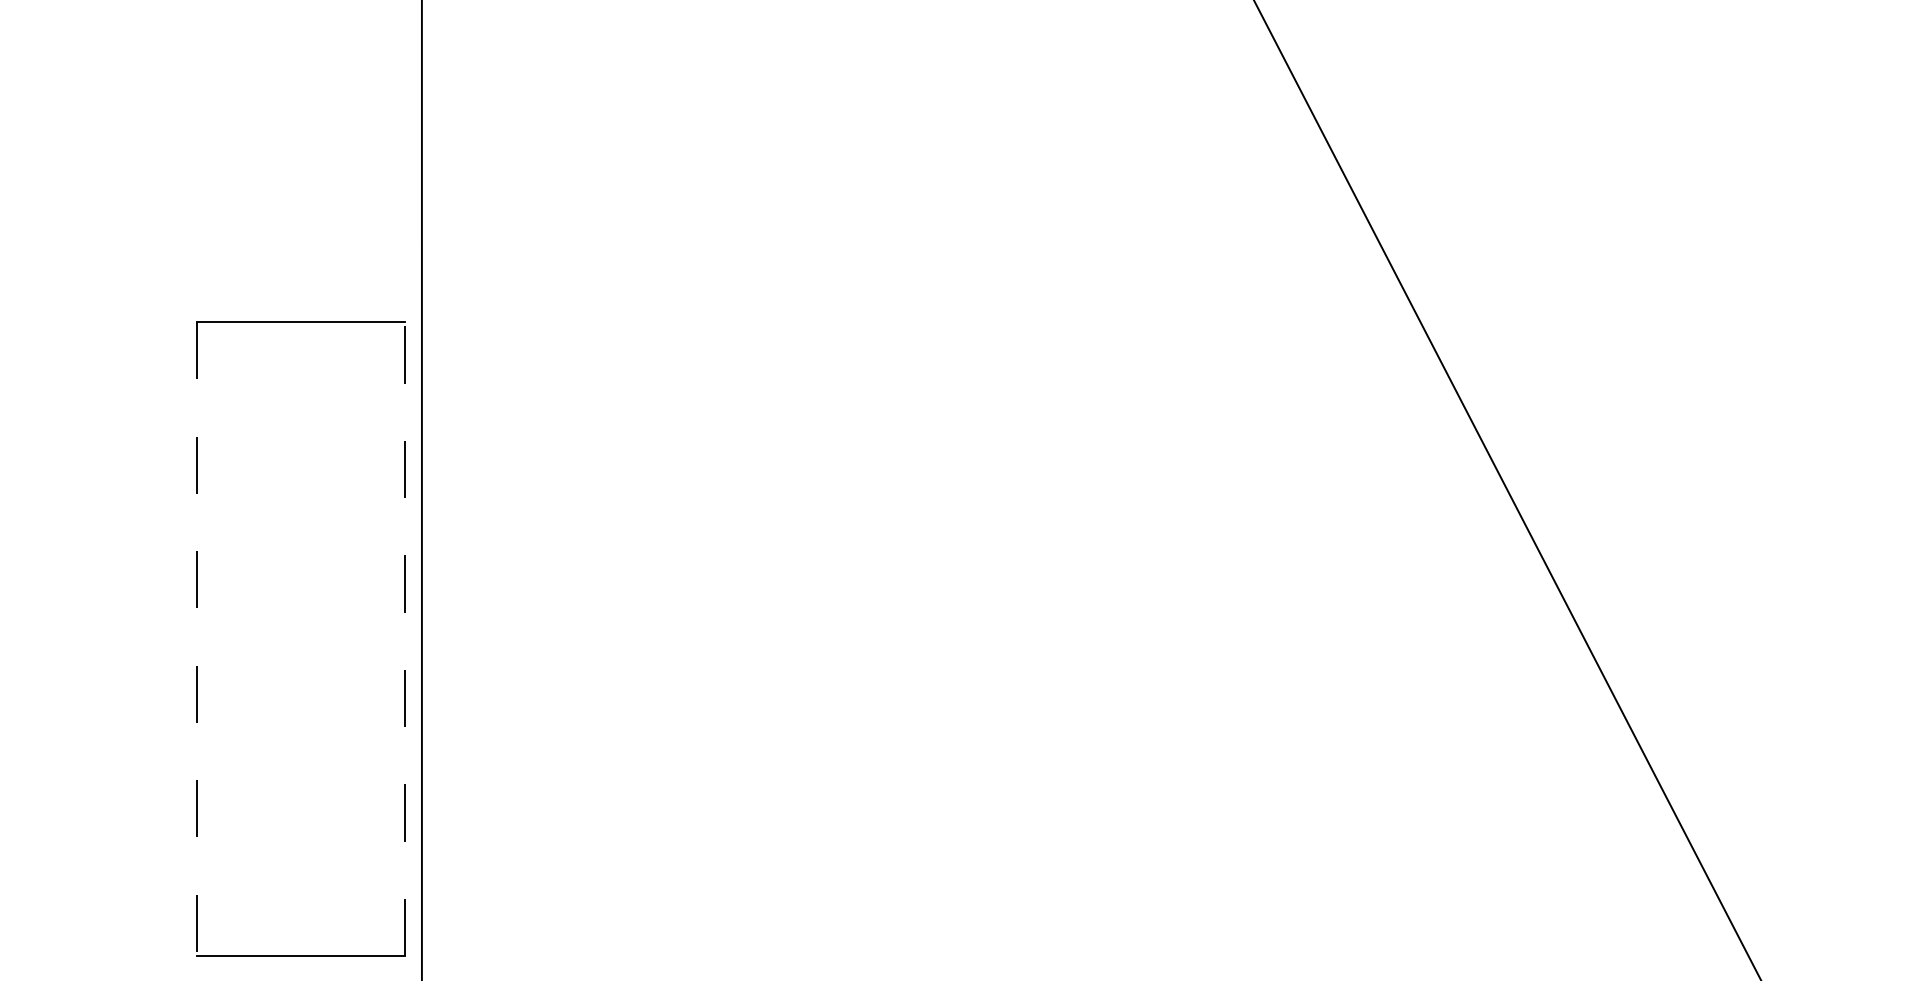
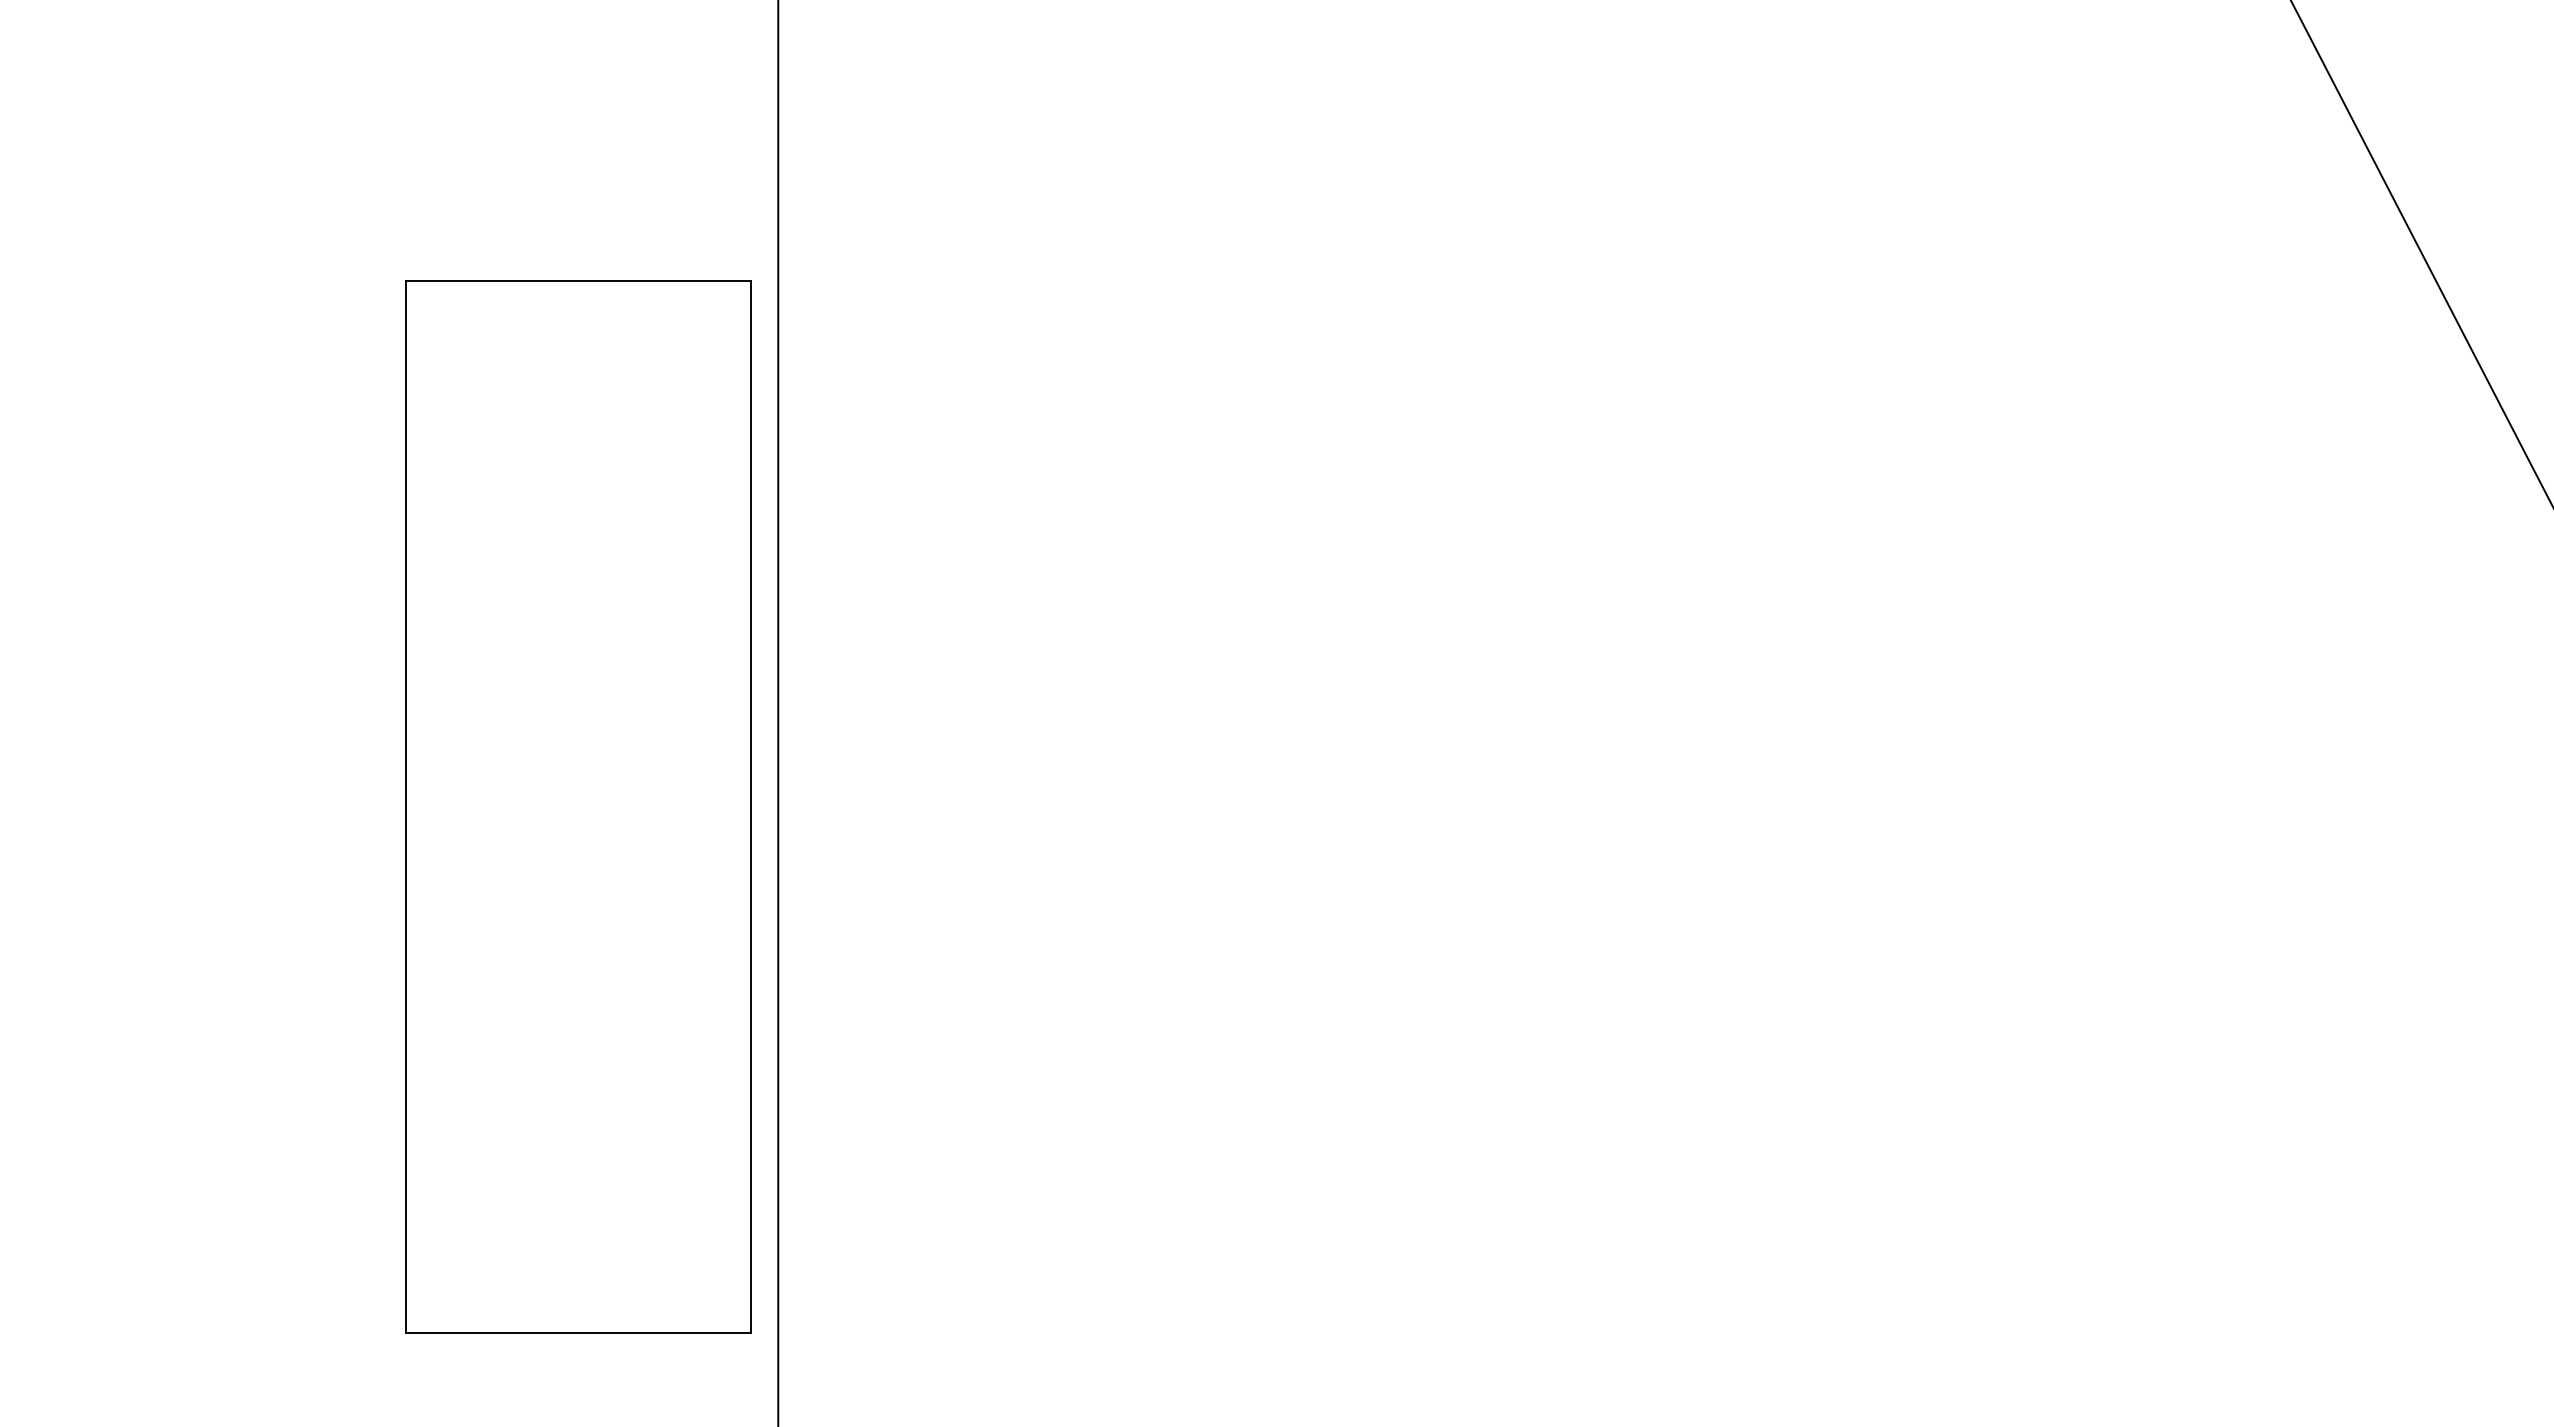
line: (405, 638) -> (750, 805), dashed -> solid
line: (197, 639) -> (405, 807), dashed -> solid

